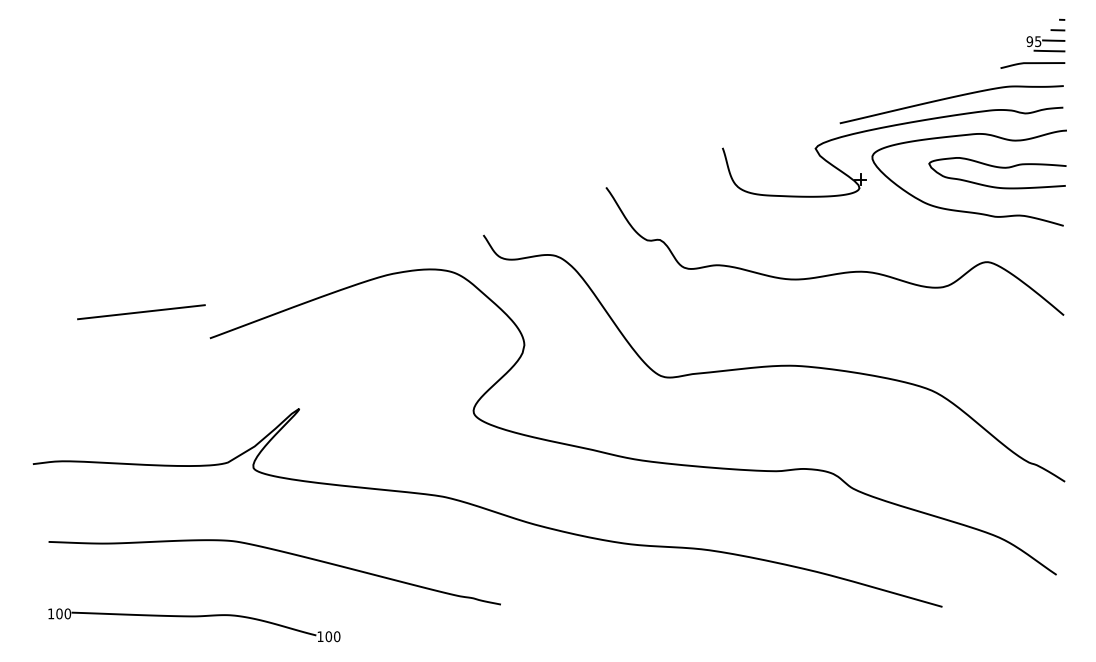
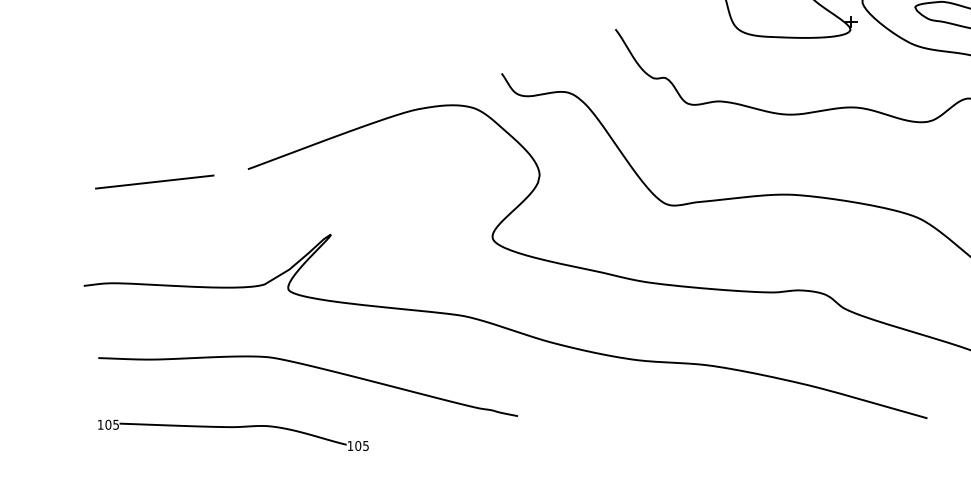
line: (141, 312) -> (154, 182), moved
text: (67, 613) -> (115, 424), 100 -> 105
text: (337, 636) -> (366, 445), 100 -> 105

